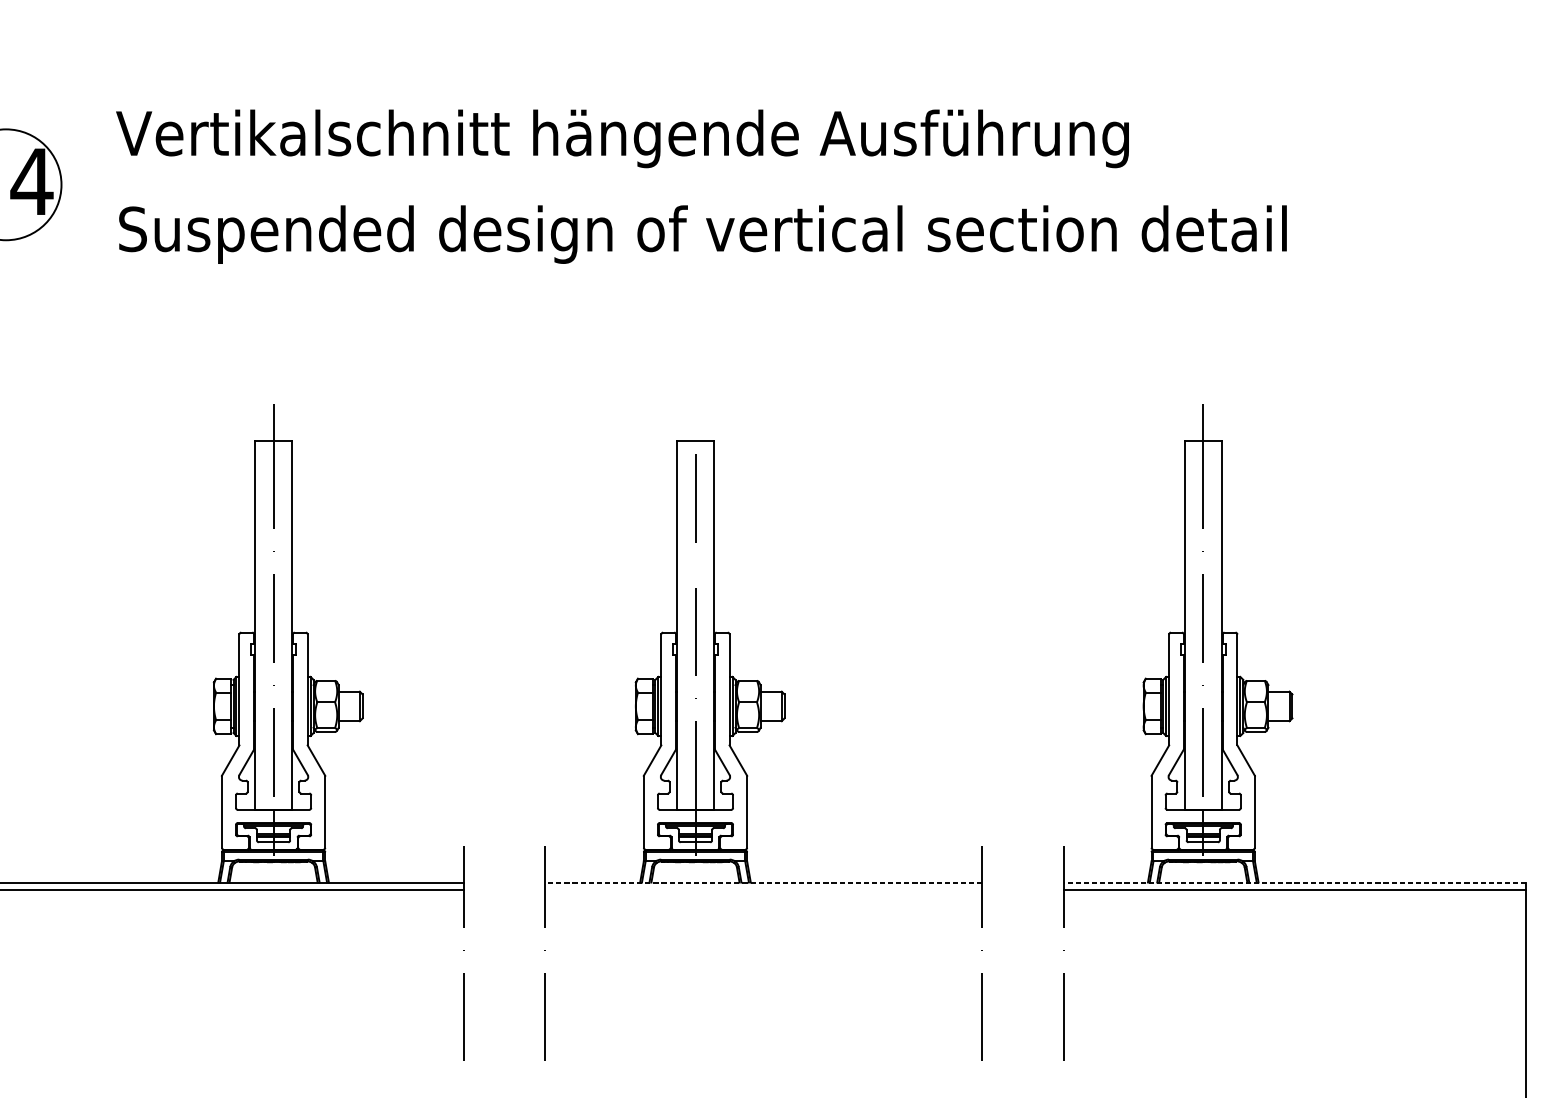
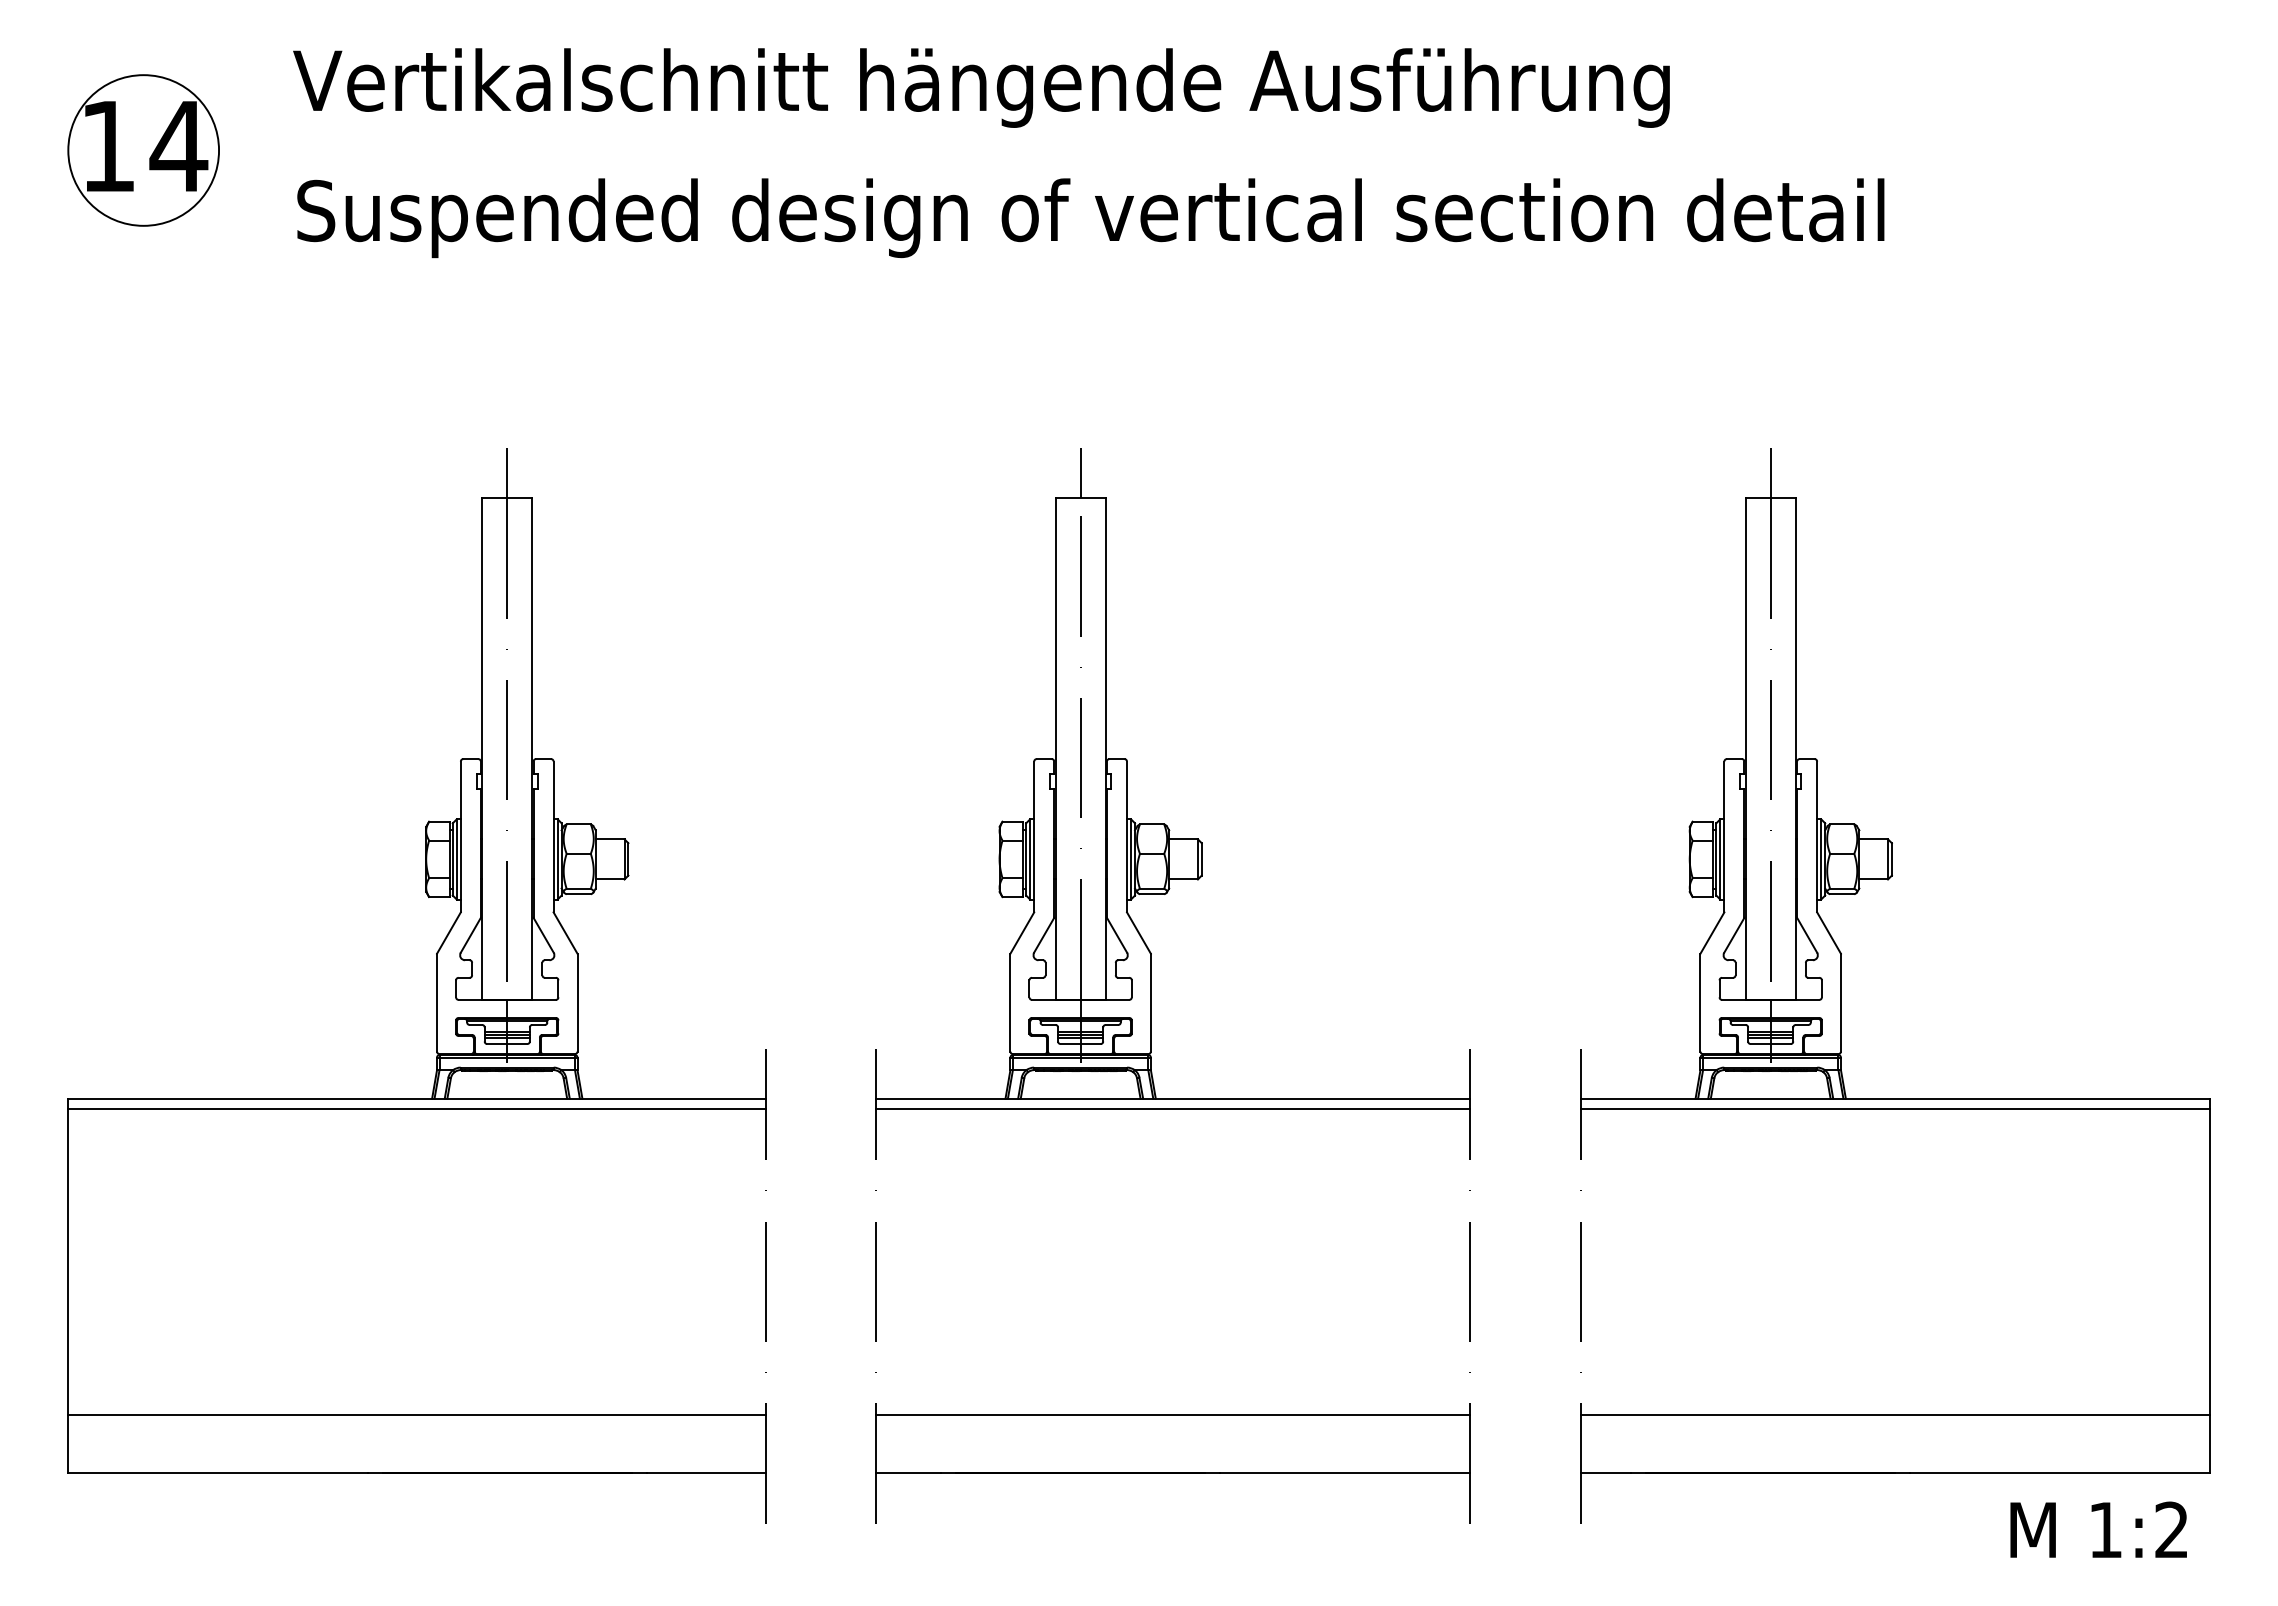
line: (695, 422) -> (1080, 473), added
line: (763, 882) -> (1172, 1098), dashed -> solid
line: (1294, 882) -> (1894, 1098), dashed -> solid
line: (763, 889) -> (1173, 1108), added

